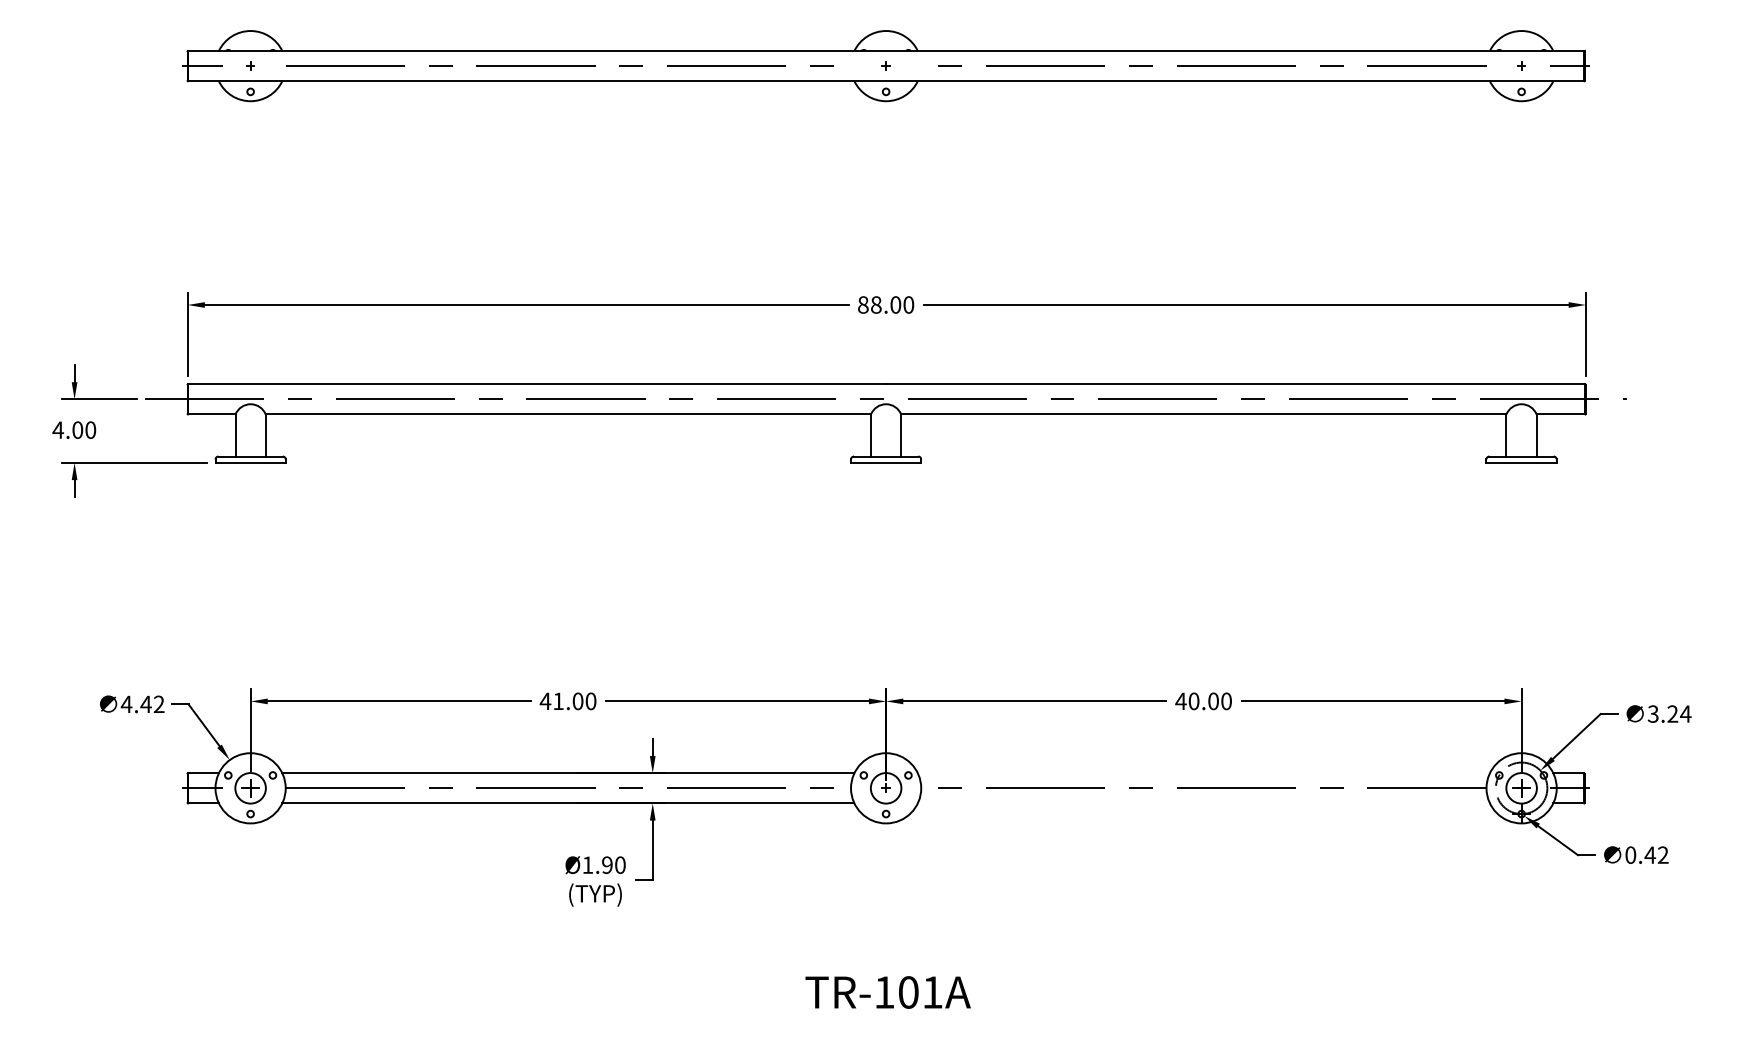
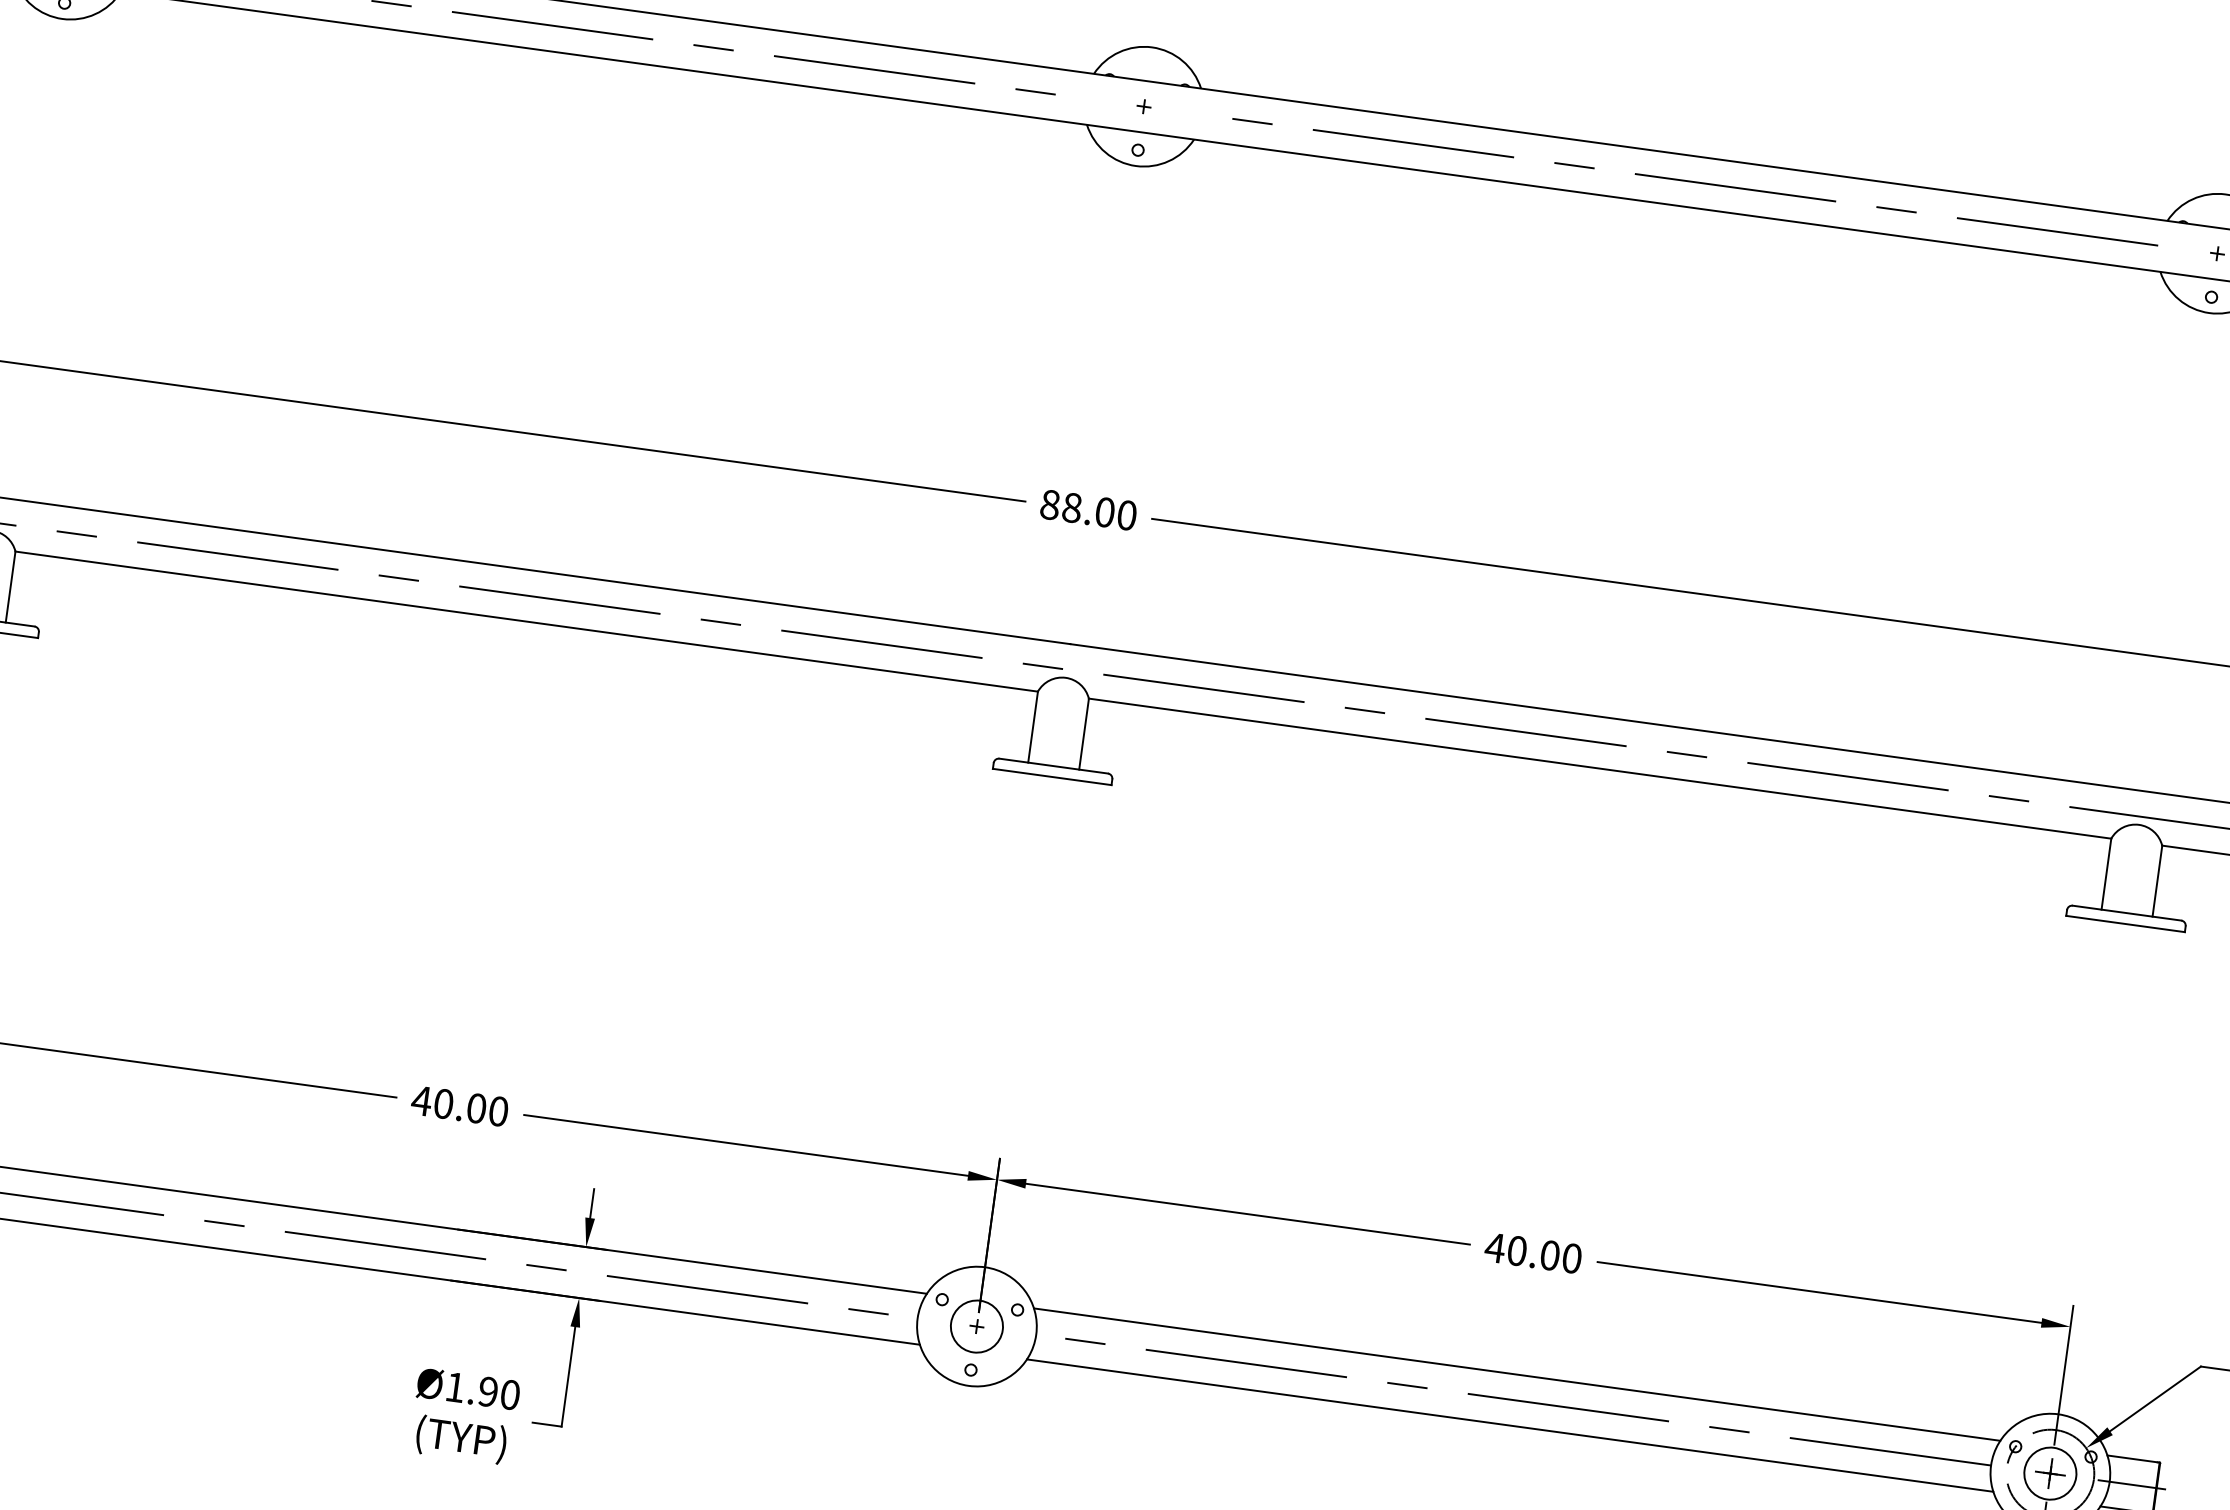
text: (558, 701) -> (443, 1104), 41.00 -> 40.00
line: (1203, 773) -> (1516, 1374), added
line: (1203, 803) -> (1509, 1425), added

